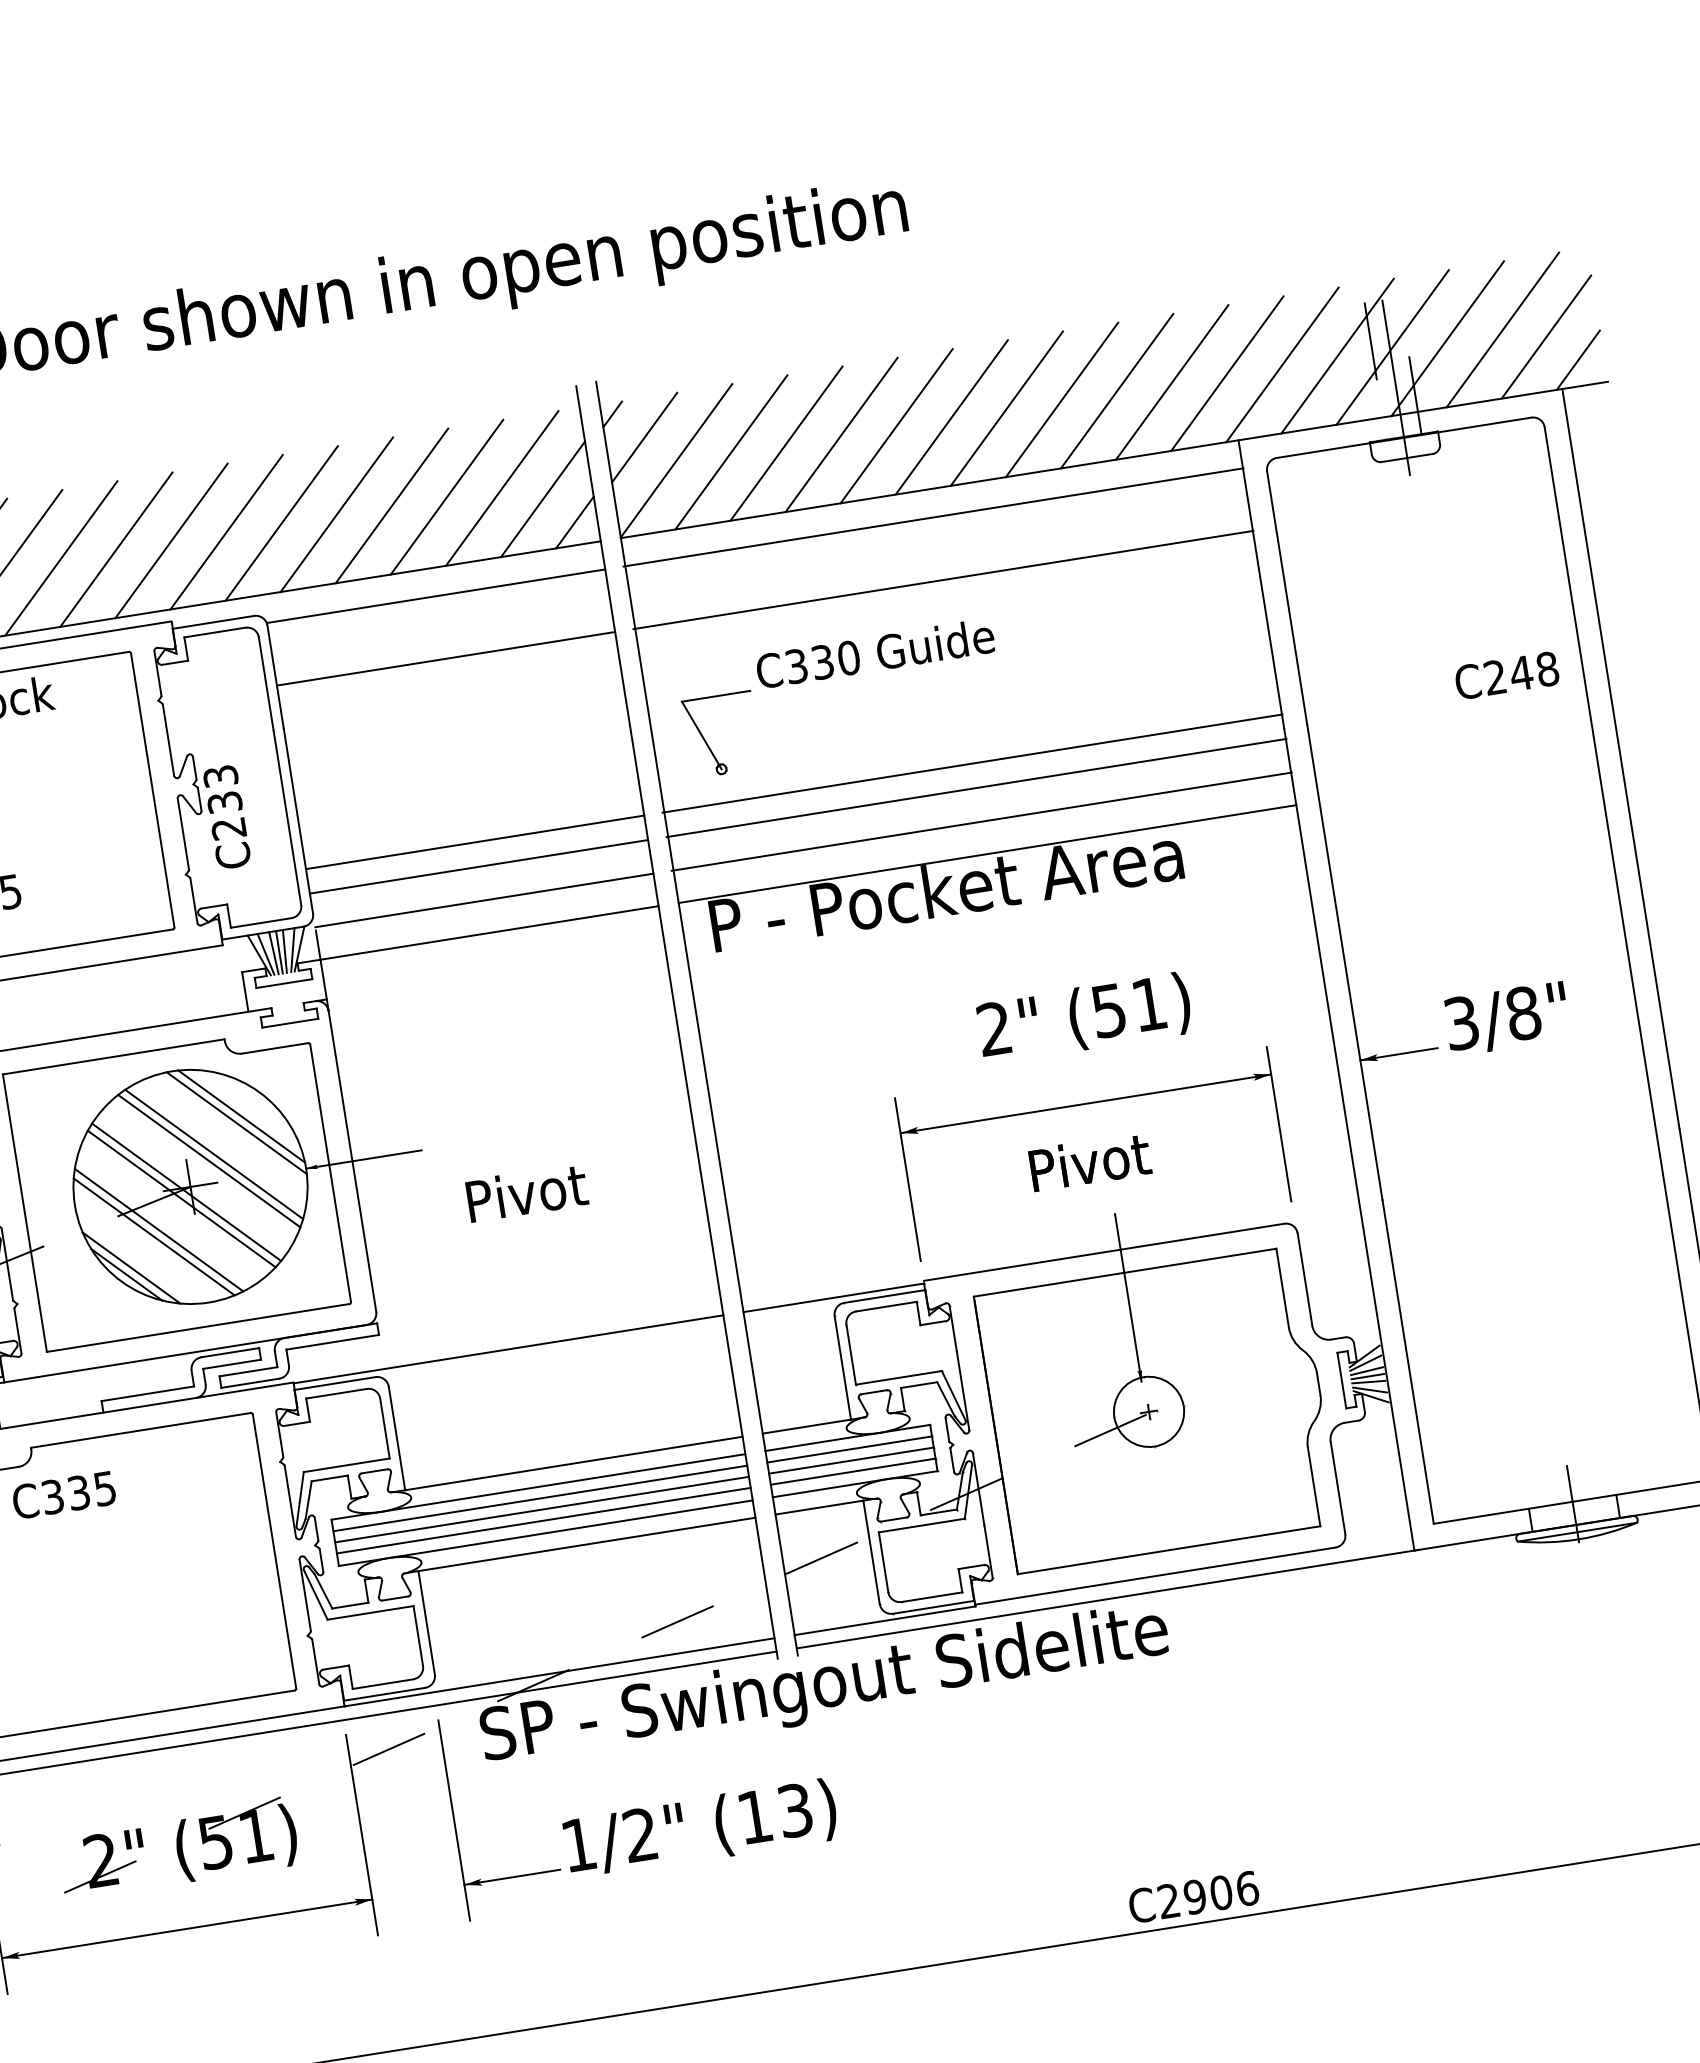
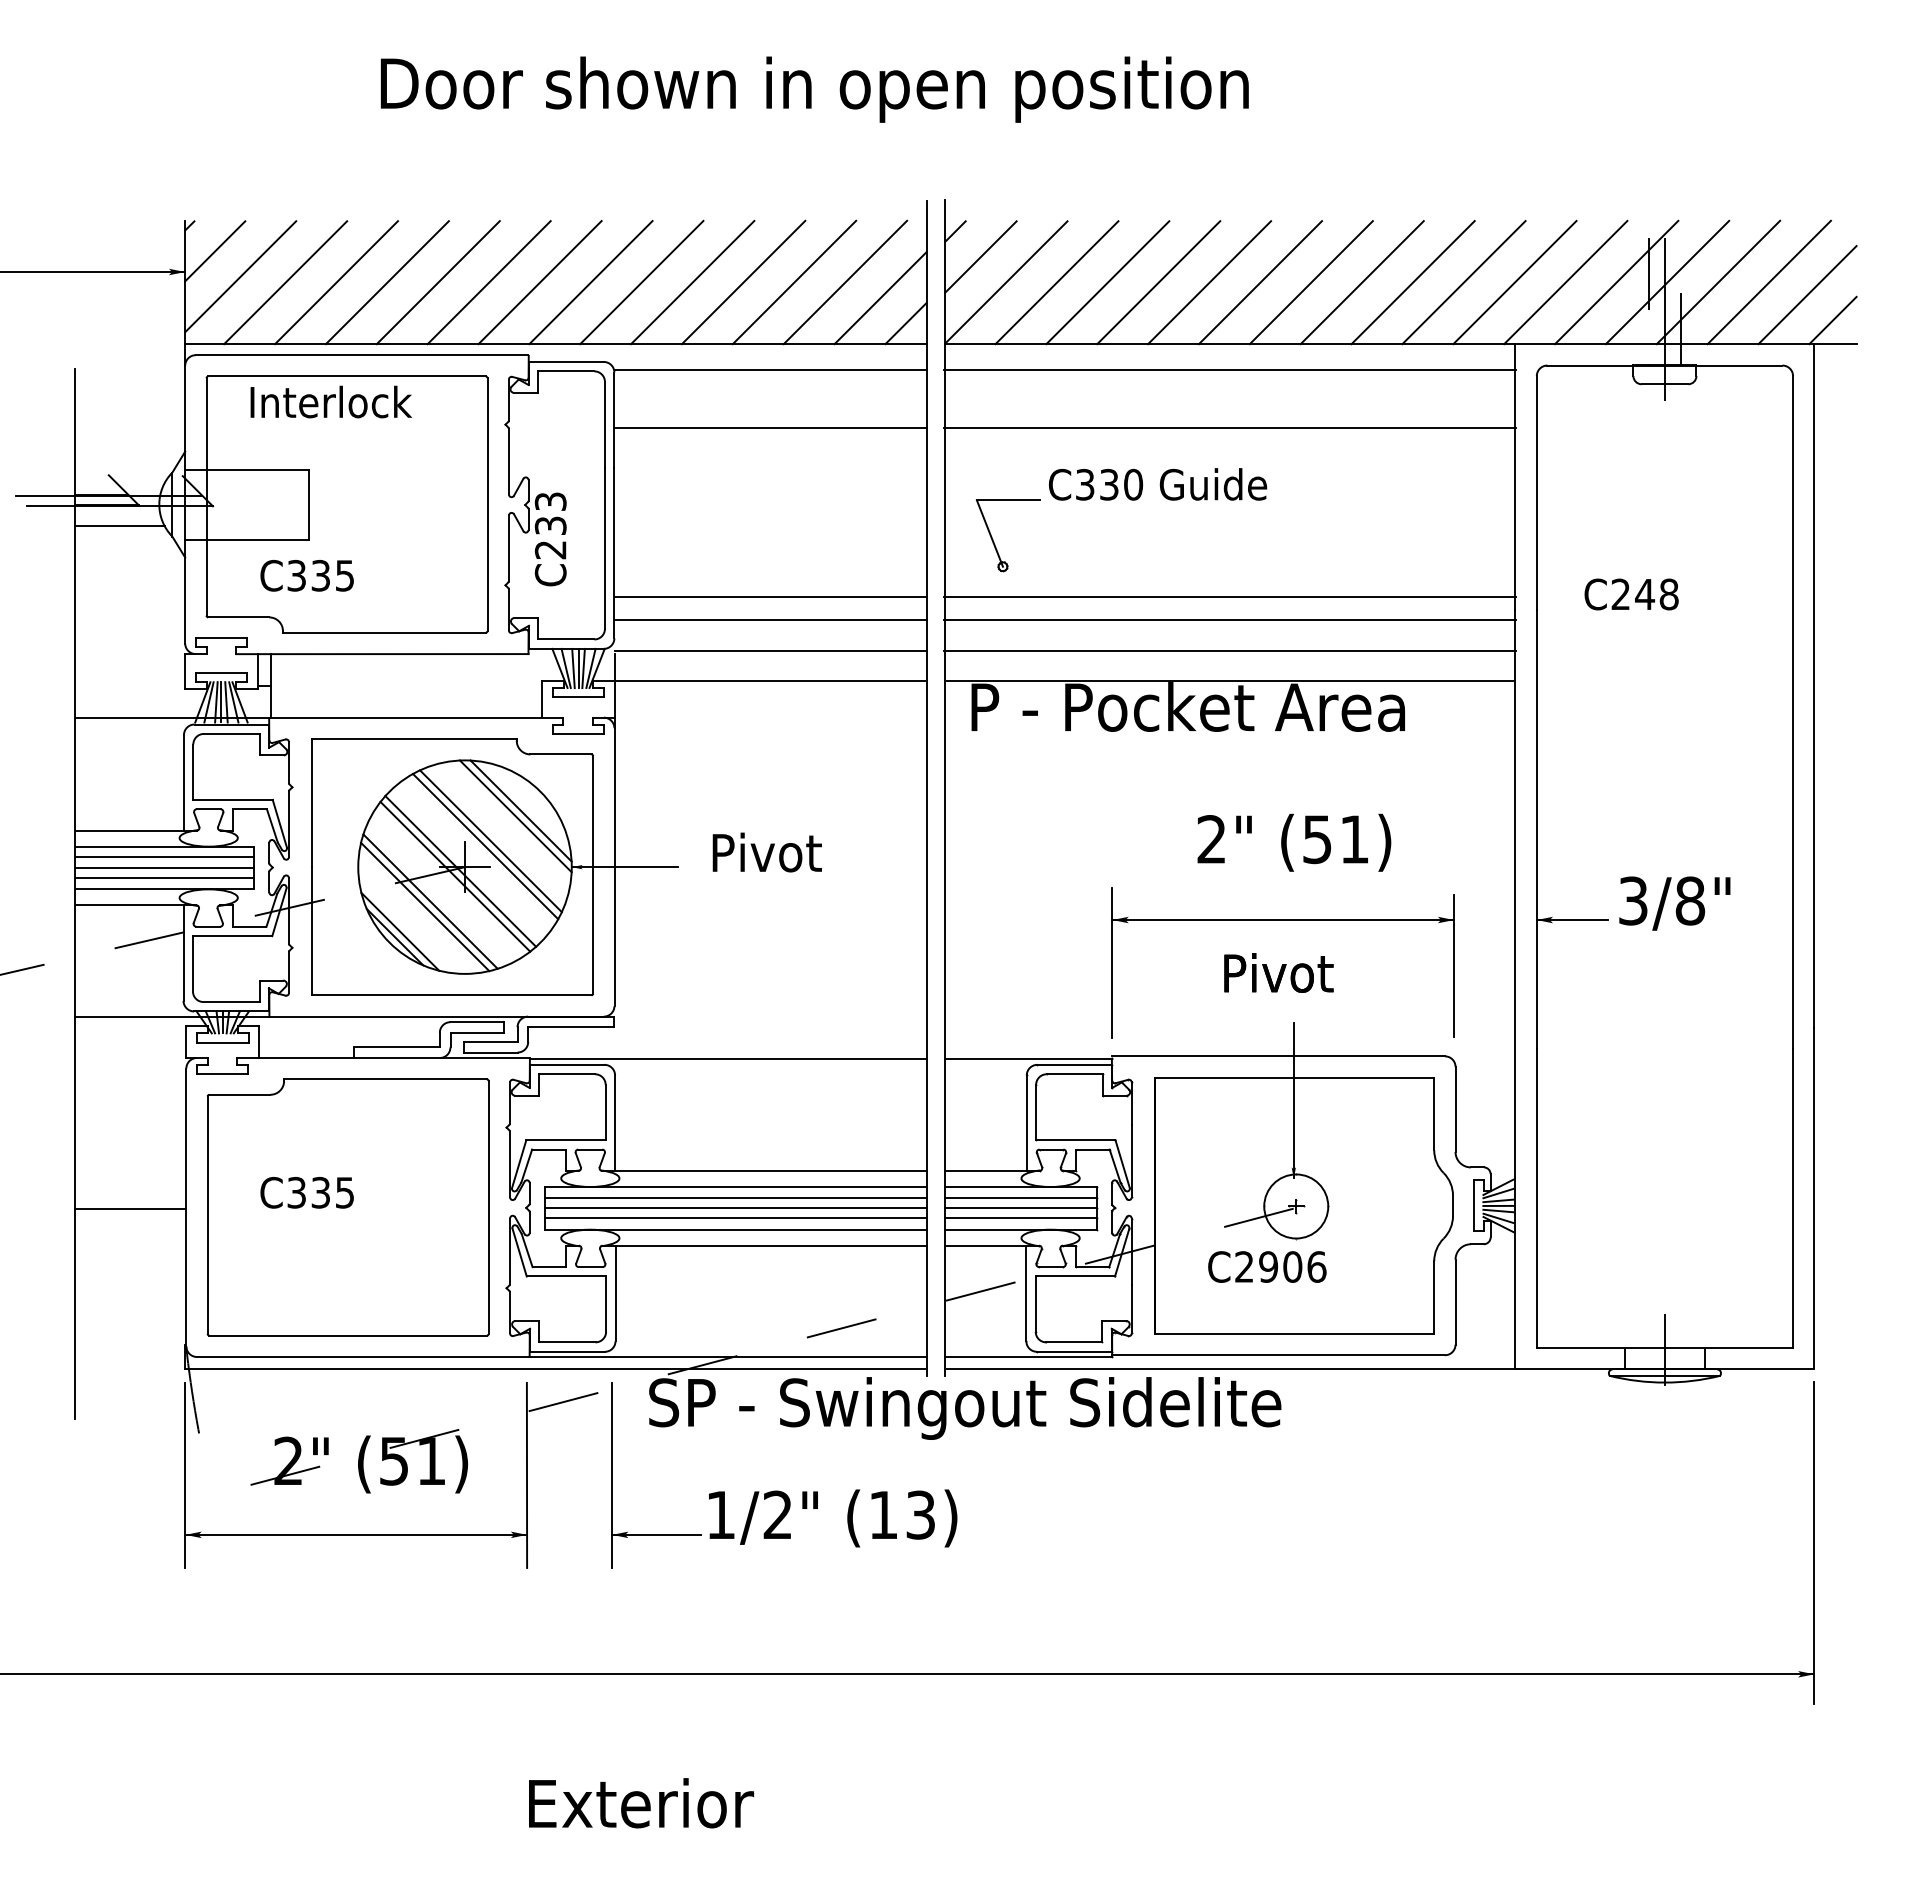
text: (1506, 675) -> (1631, 594), moved
text: (526, 1192) -> (766, 852), moved
text: (63, 1495) -> (306, 1192), moved
text: (1193, 1896) -> (1267, 1266), moved

